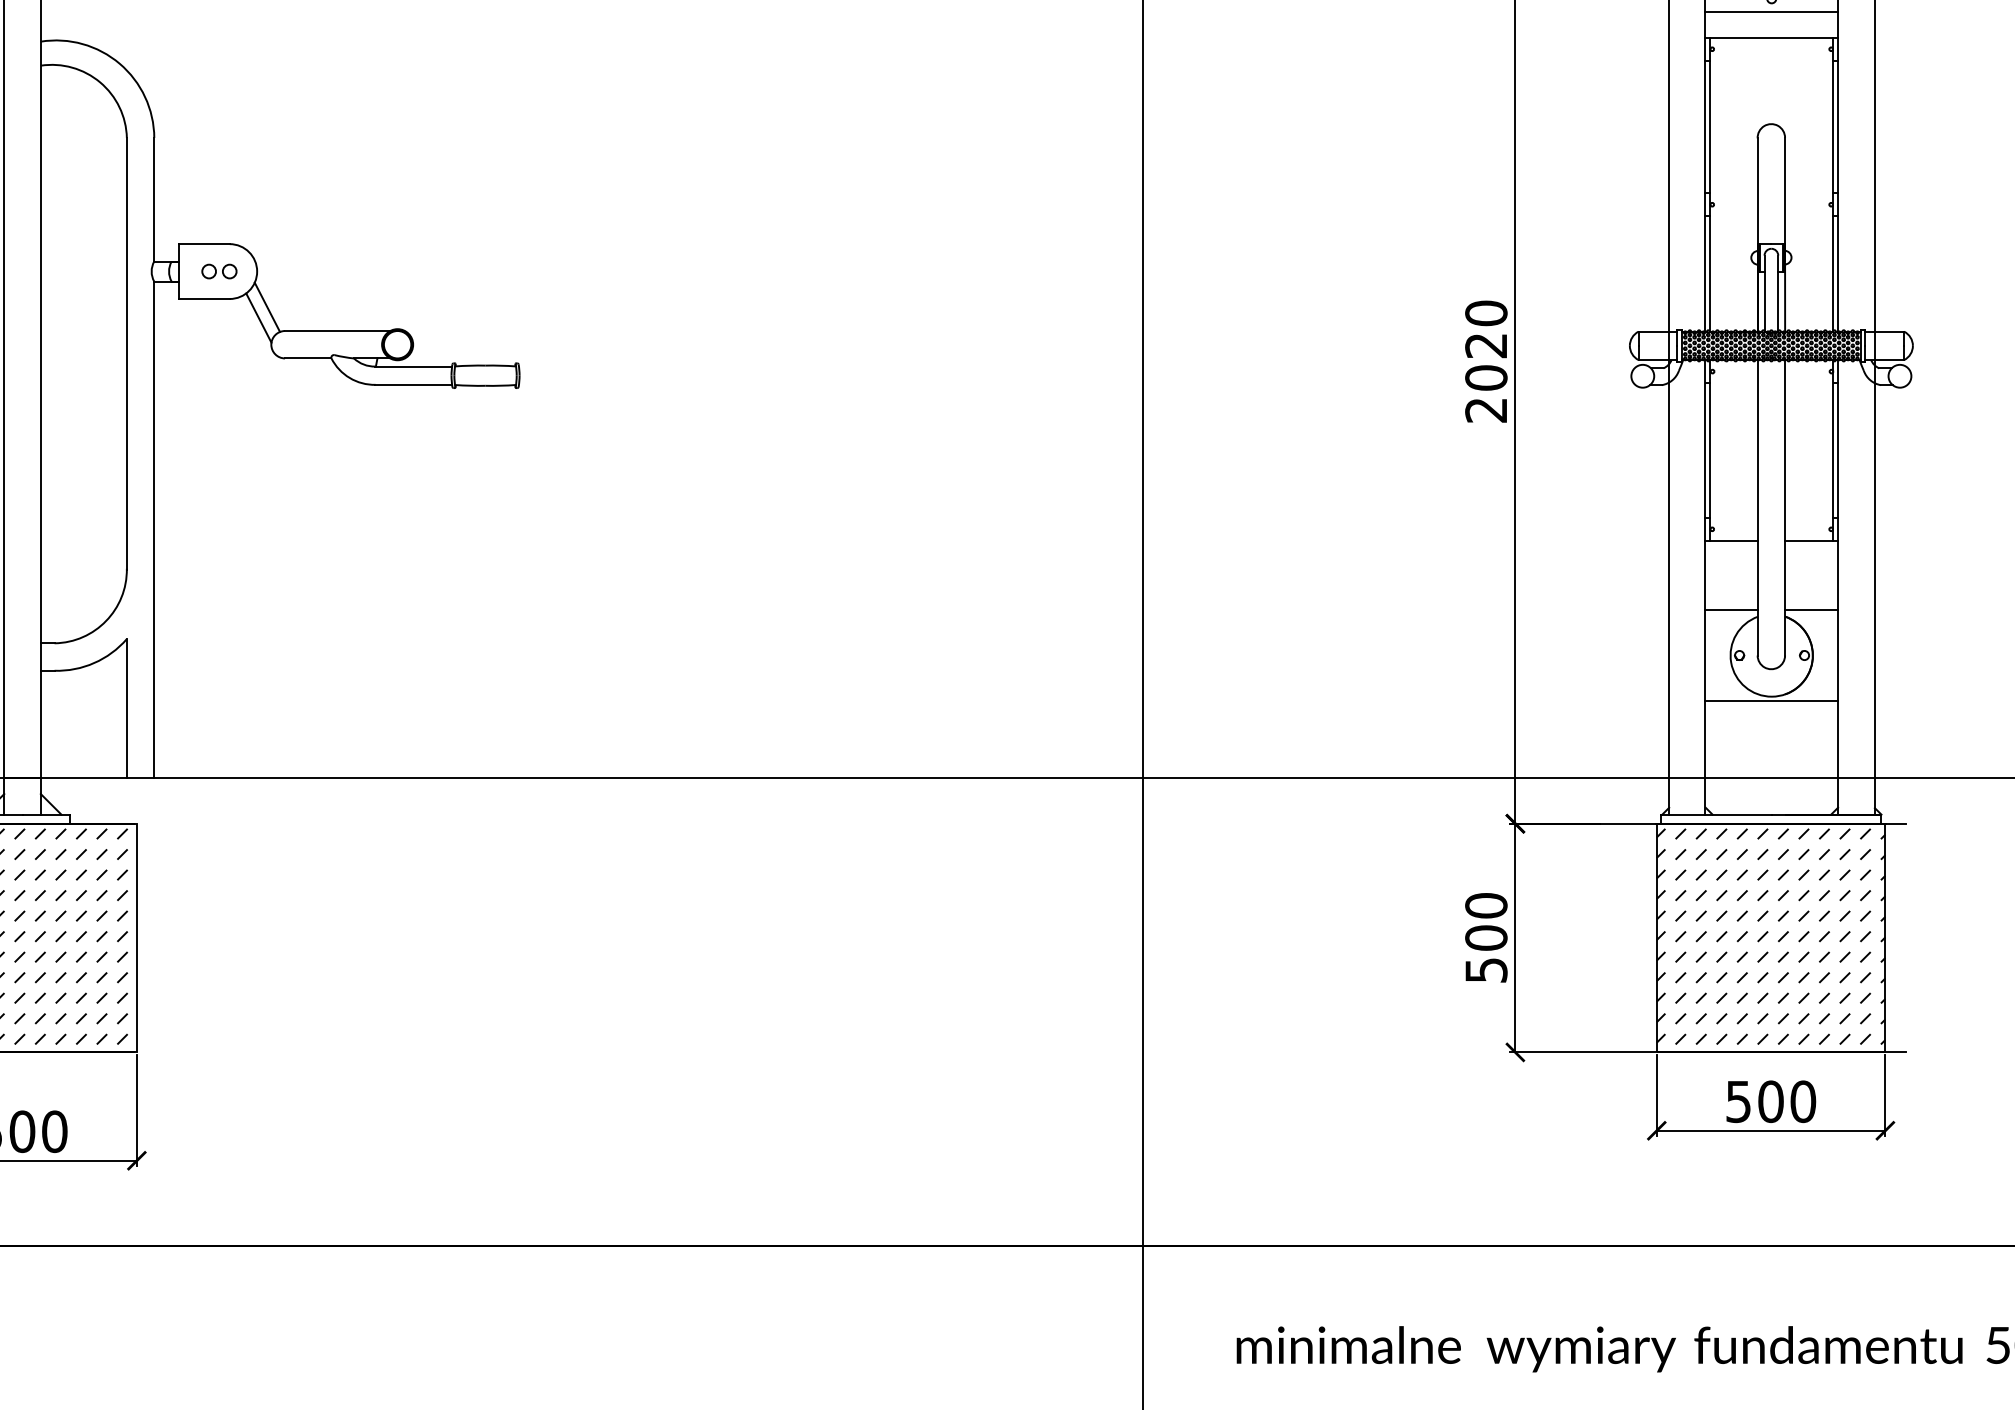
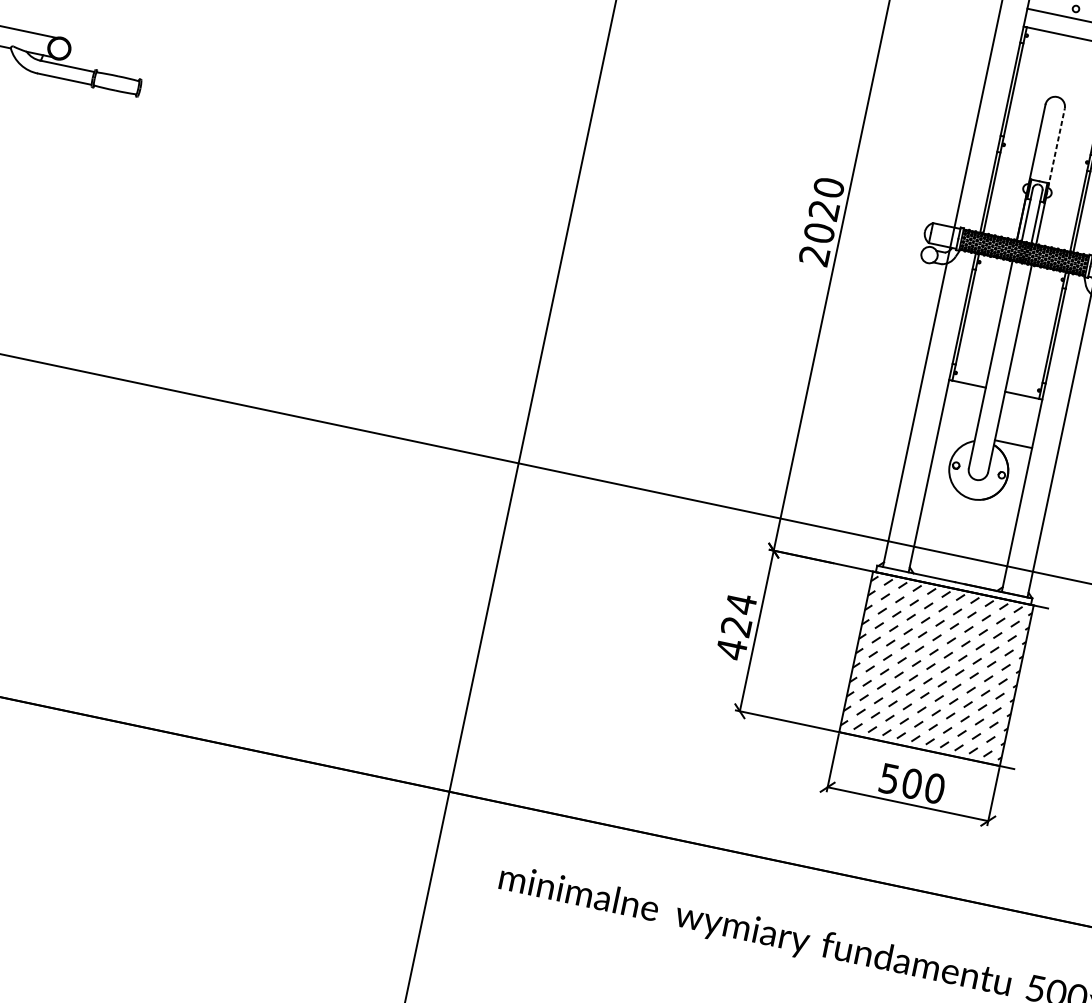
line: (1785, 199) -> (1055, 152), solid -> dashed
line: (1731, 609) -> (957, 432), removed
line: (1771, 701) -> (971, 502), removed
text: (1486, 937) -> (736, 626), 500 -> 424

